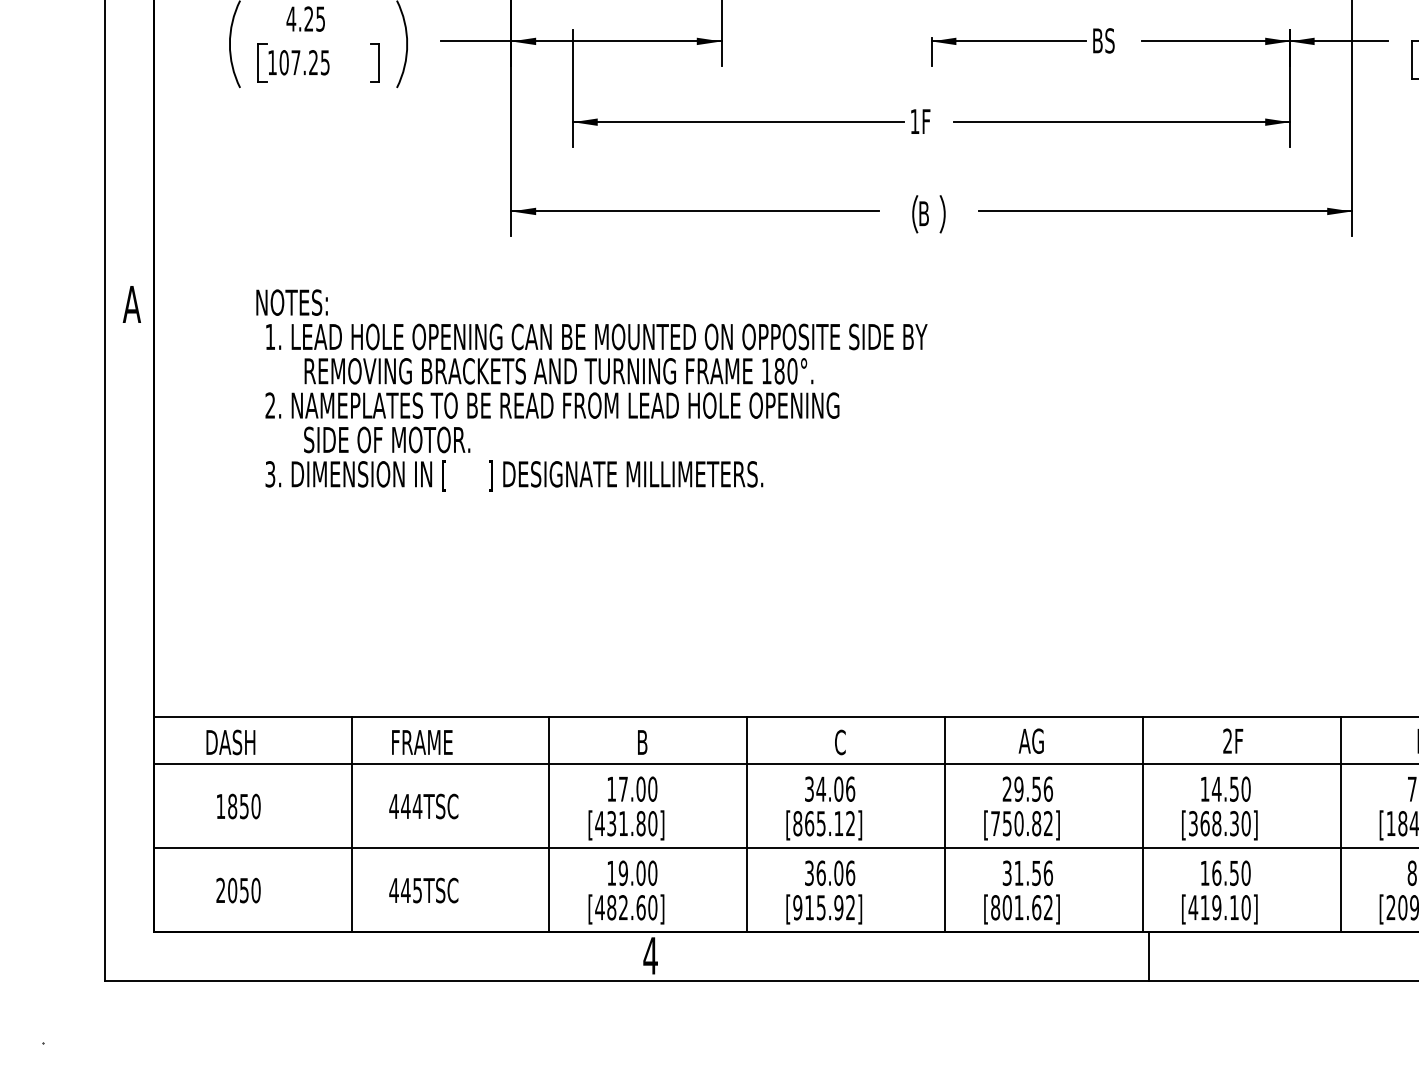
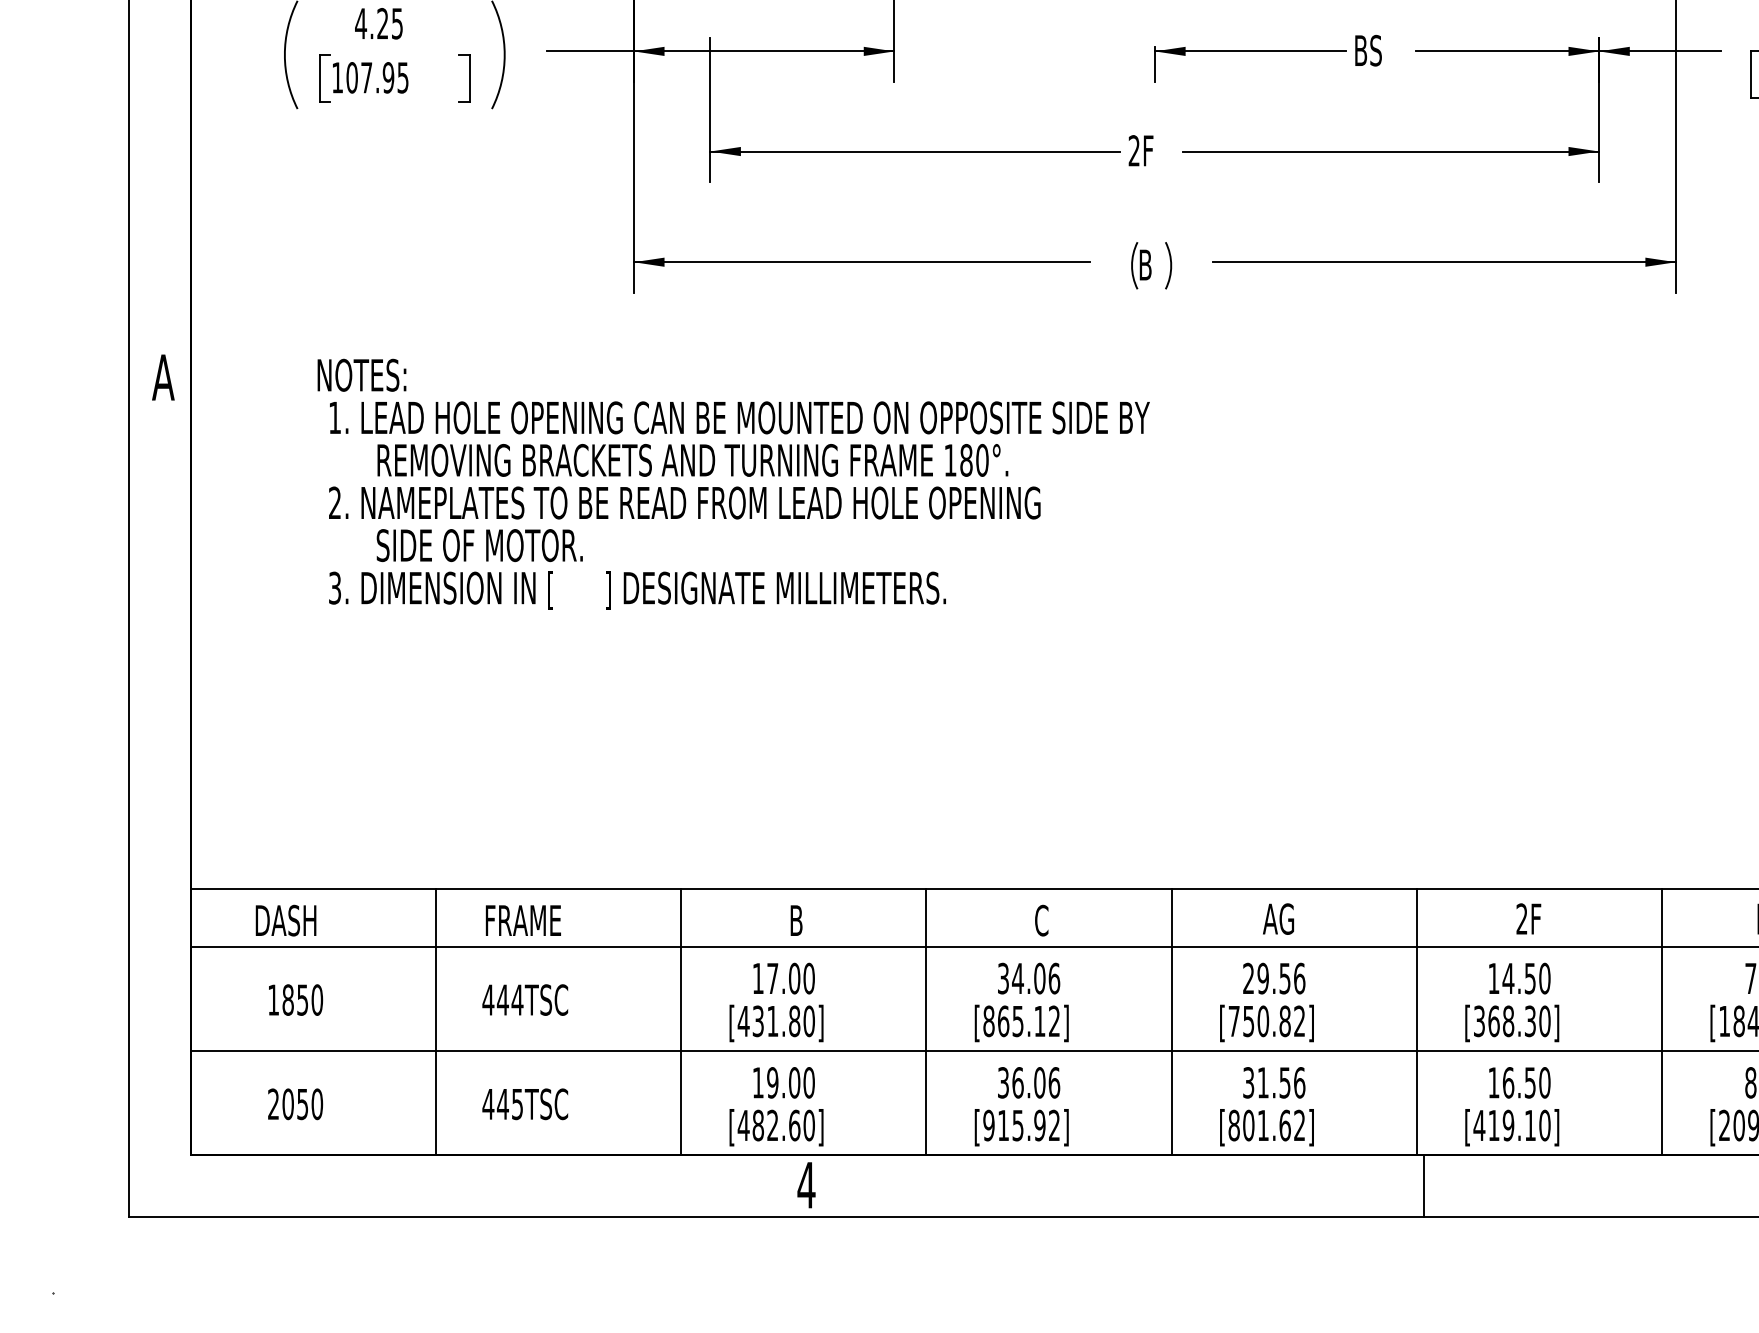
text: (313, 62) -> (388, 77), 107.25 -> 107.95
text: (914, 121) -> (1133, 150), 1F -> 2F

